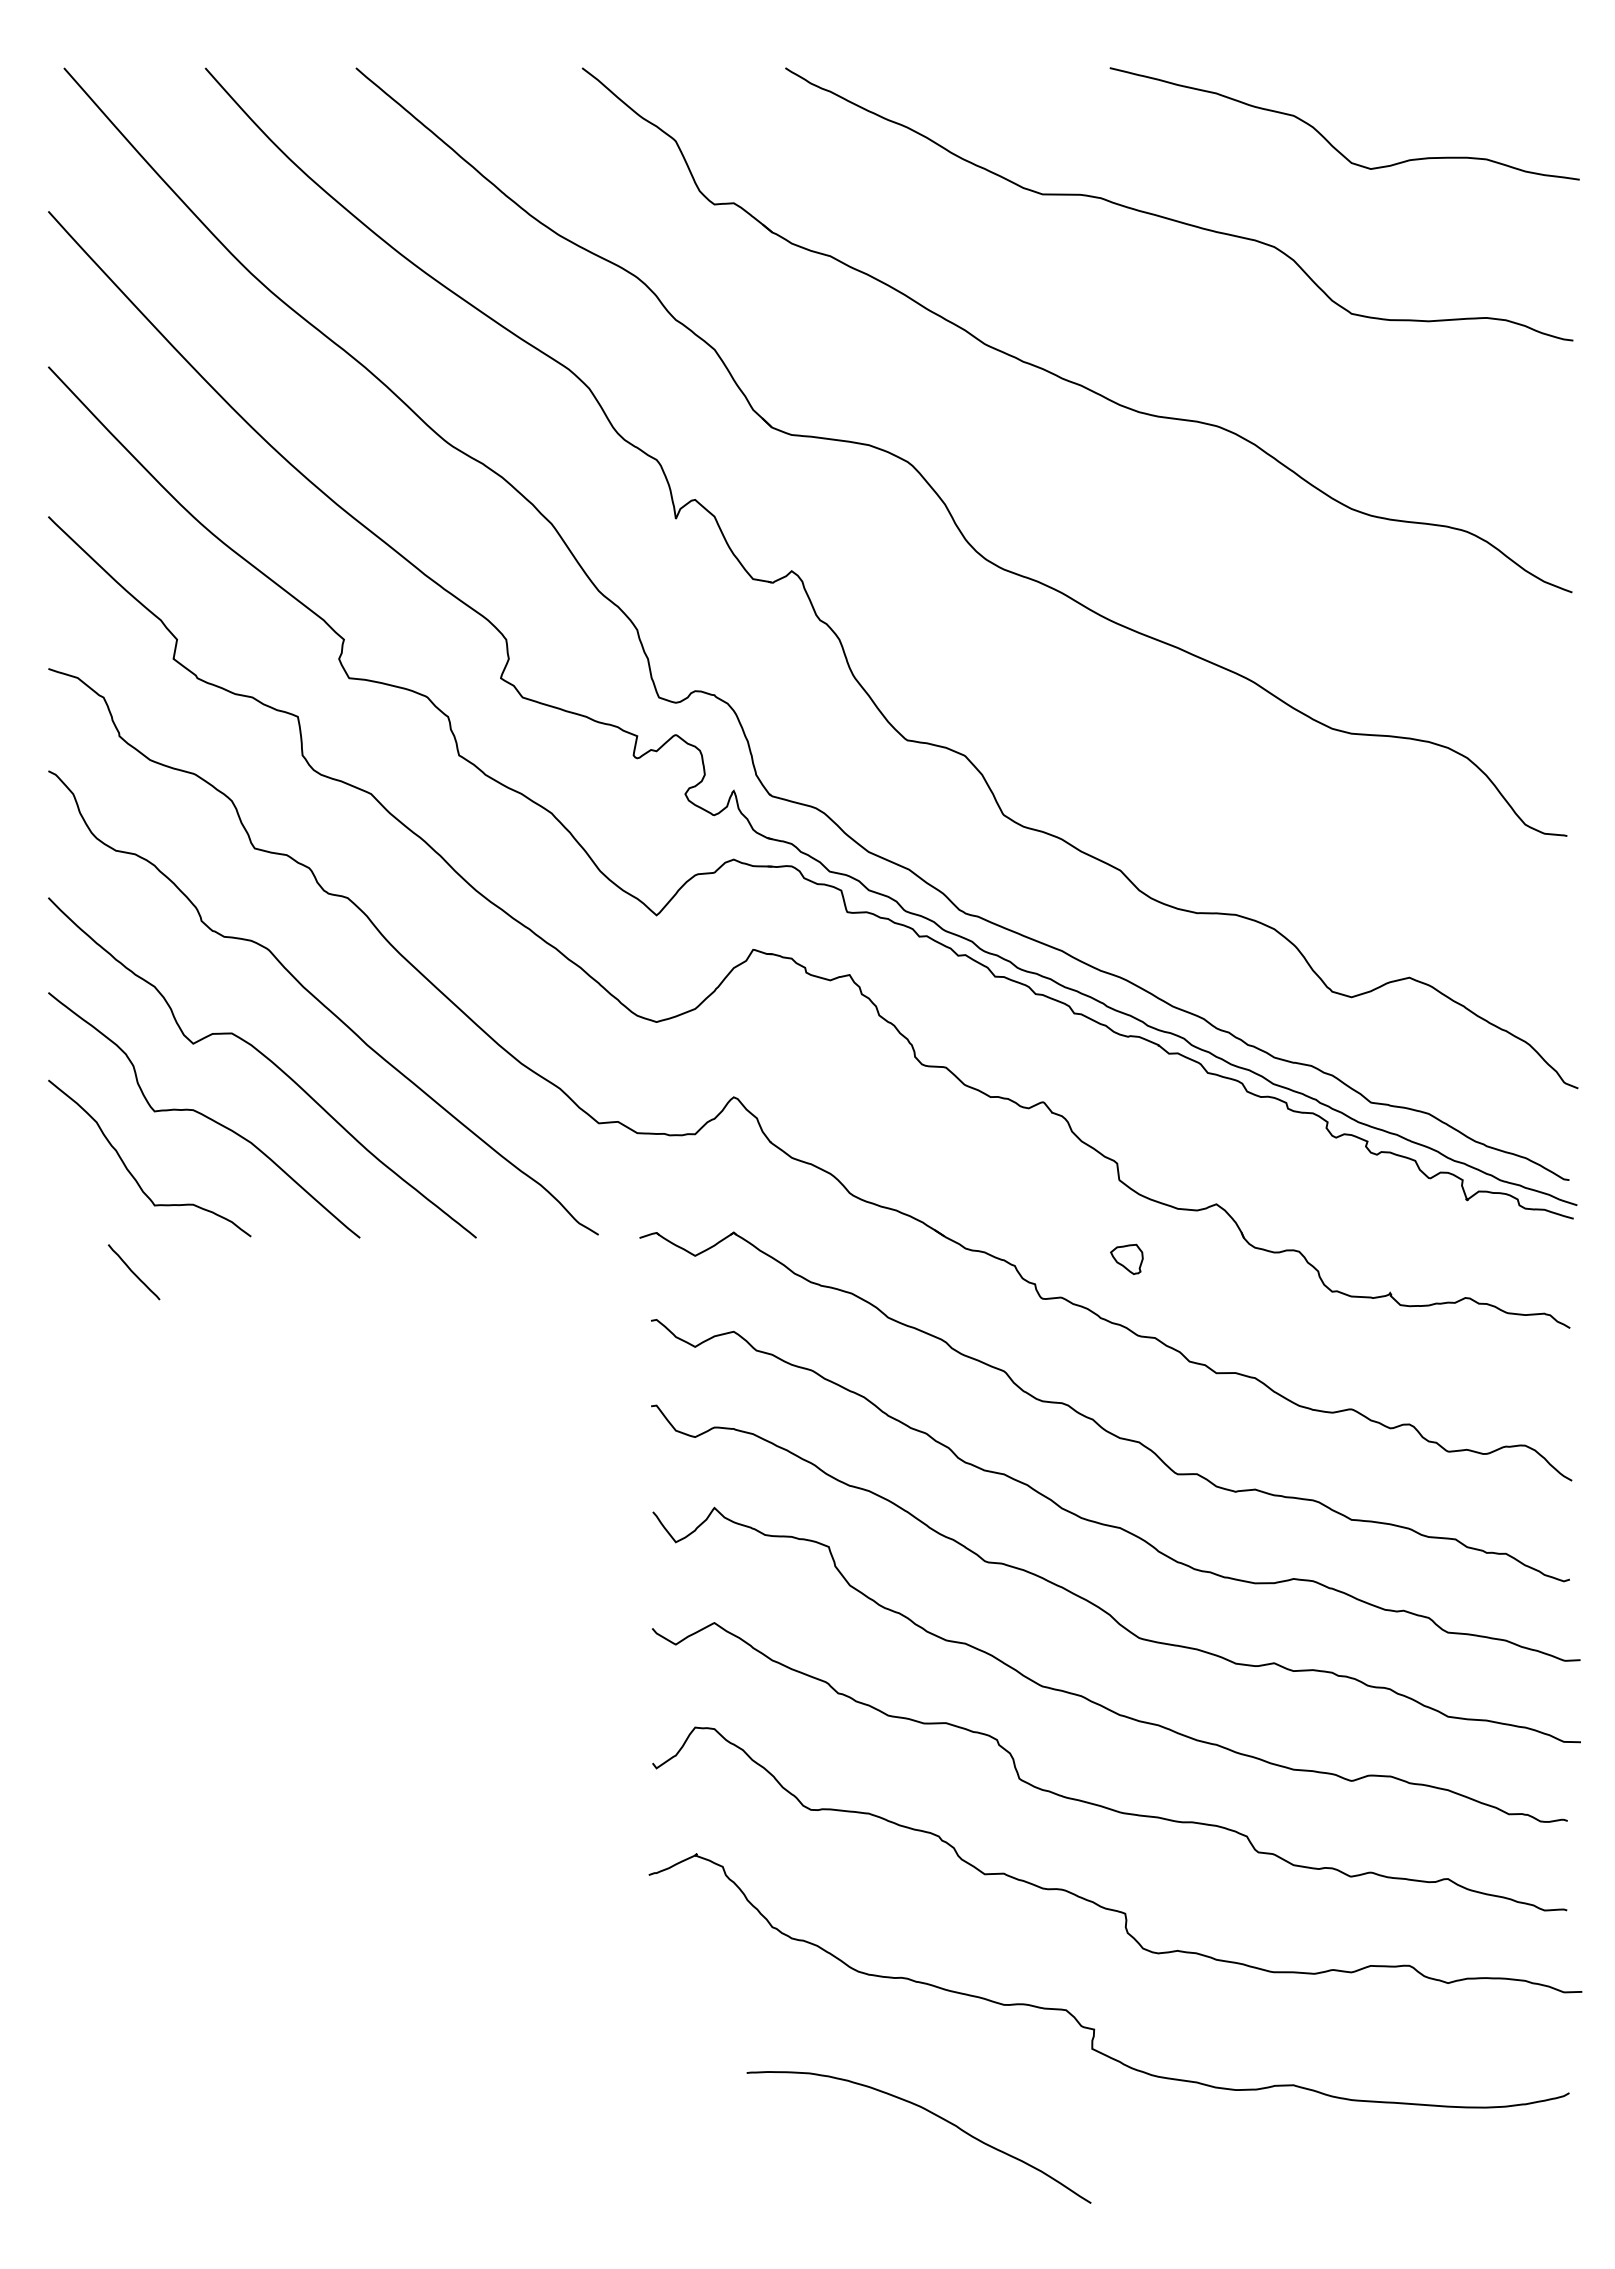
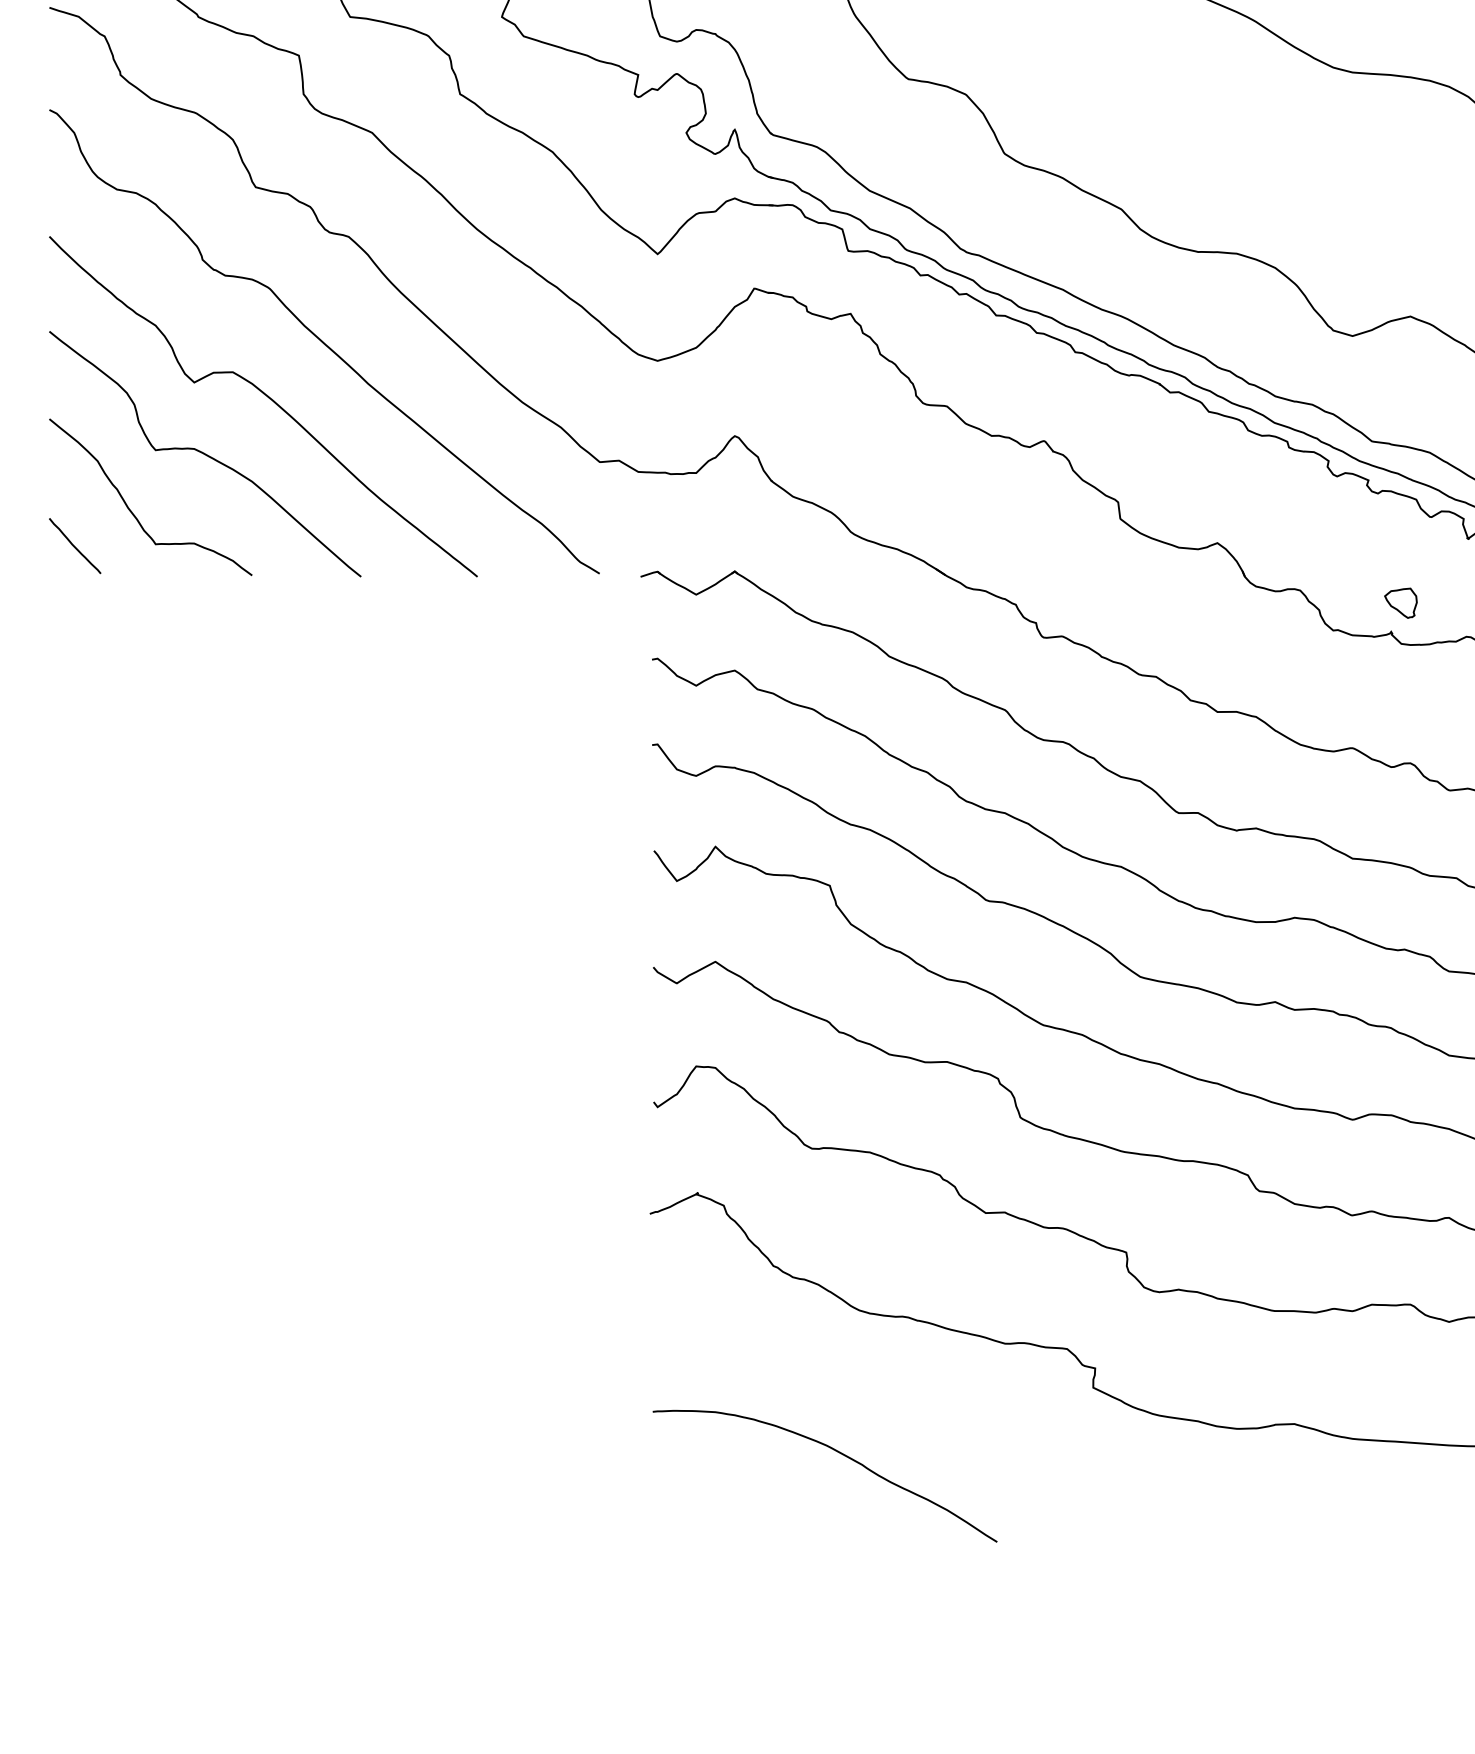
part: (1126, 1258) -> (1400, 602), moved
line: (134, 1272) -> (75, 546), moved
curve: (930, 2113) -> (836, 1452), moved

